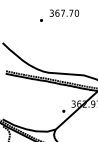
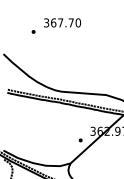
text: (59, 15) -> (56, 25), moved

